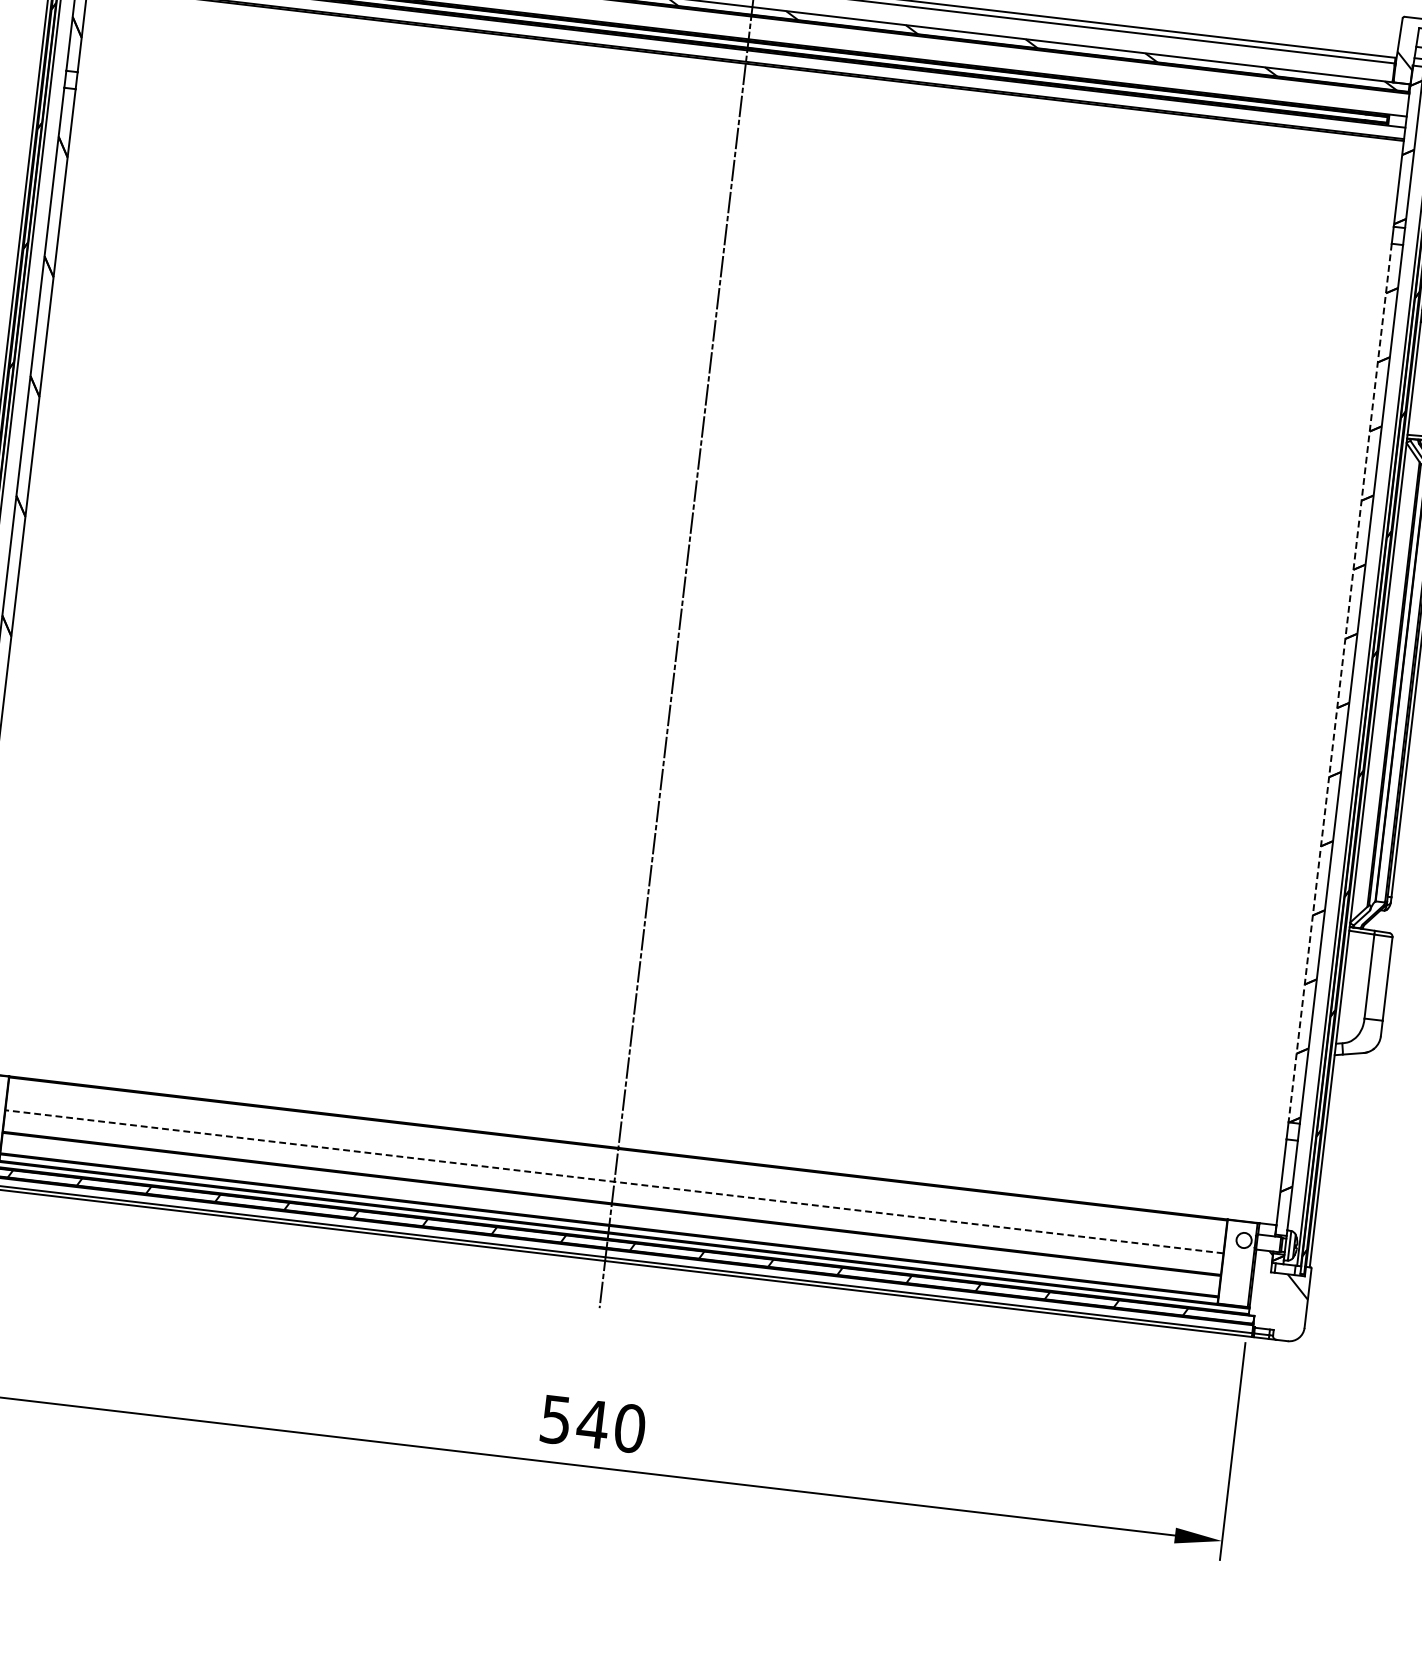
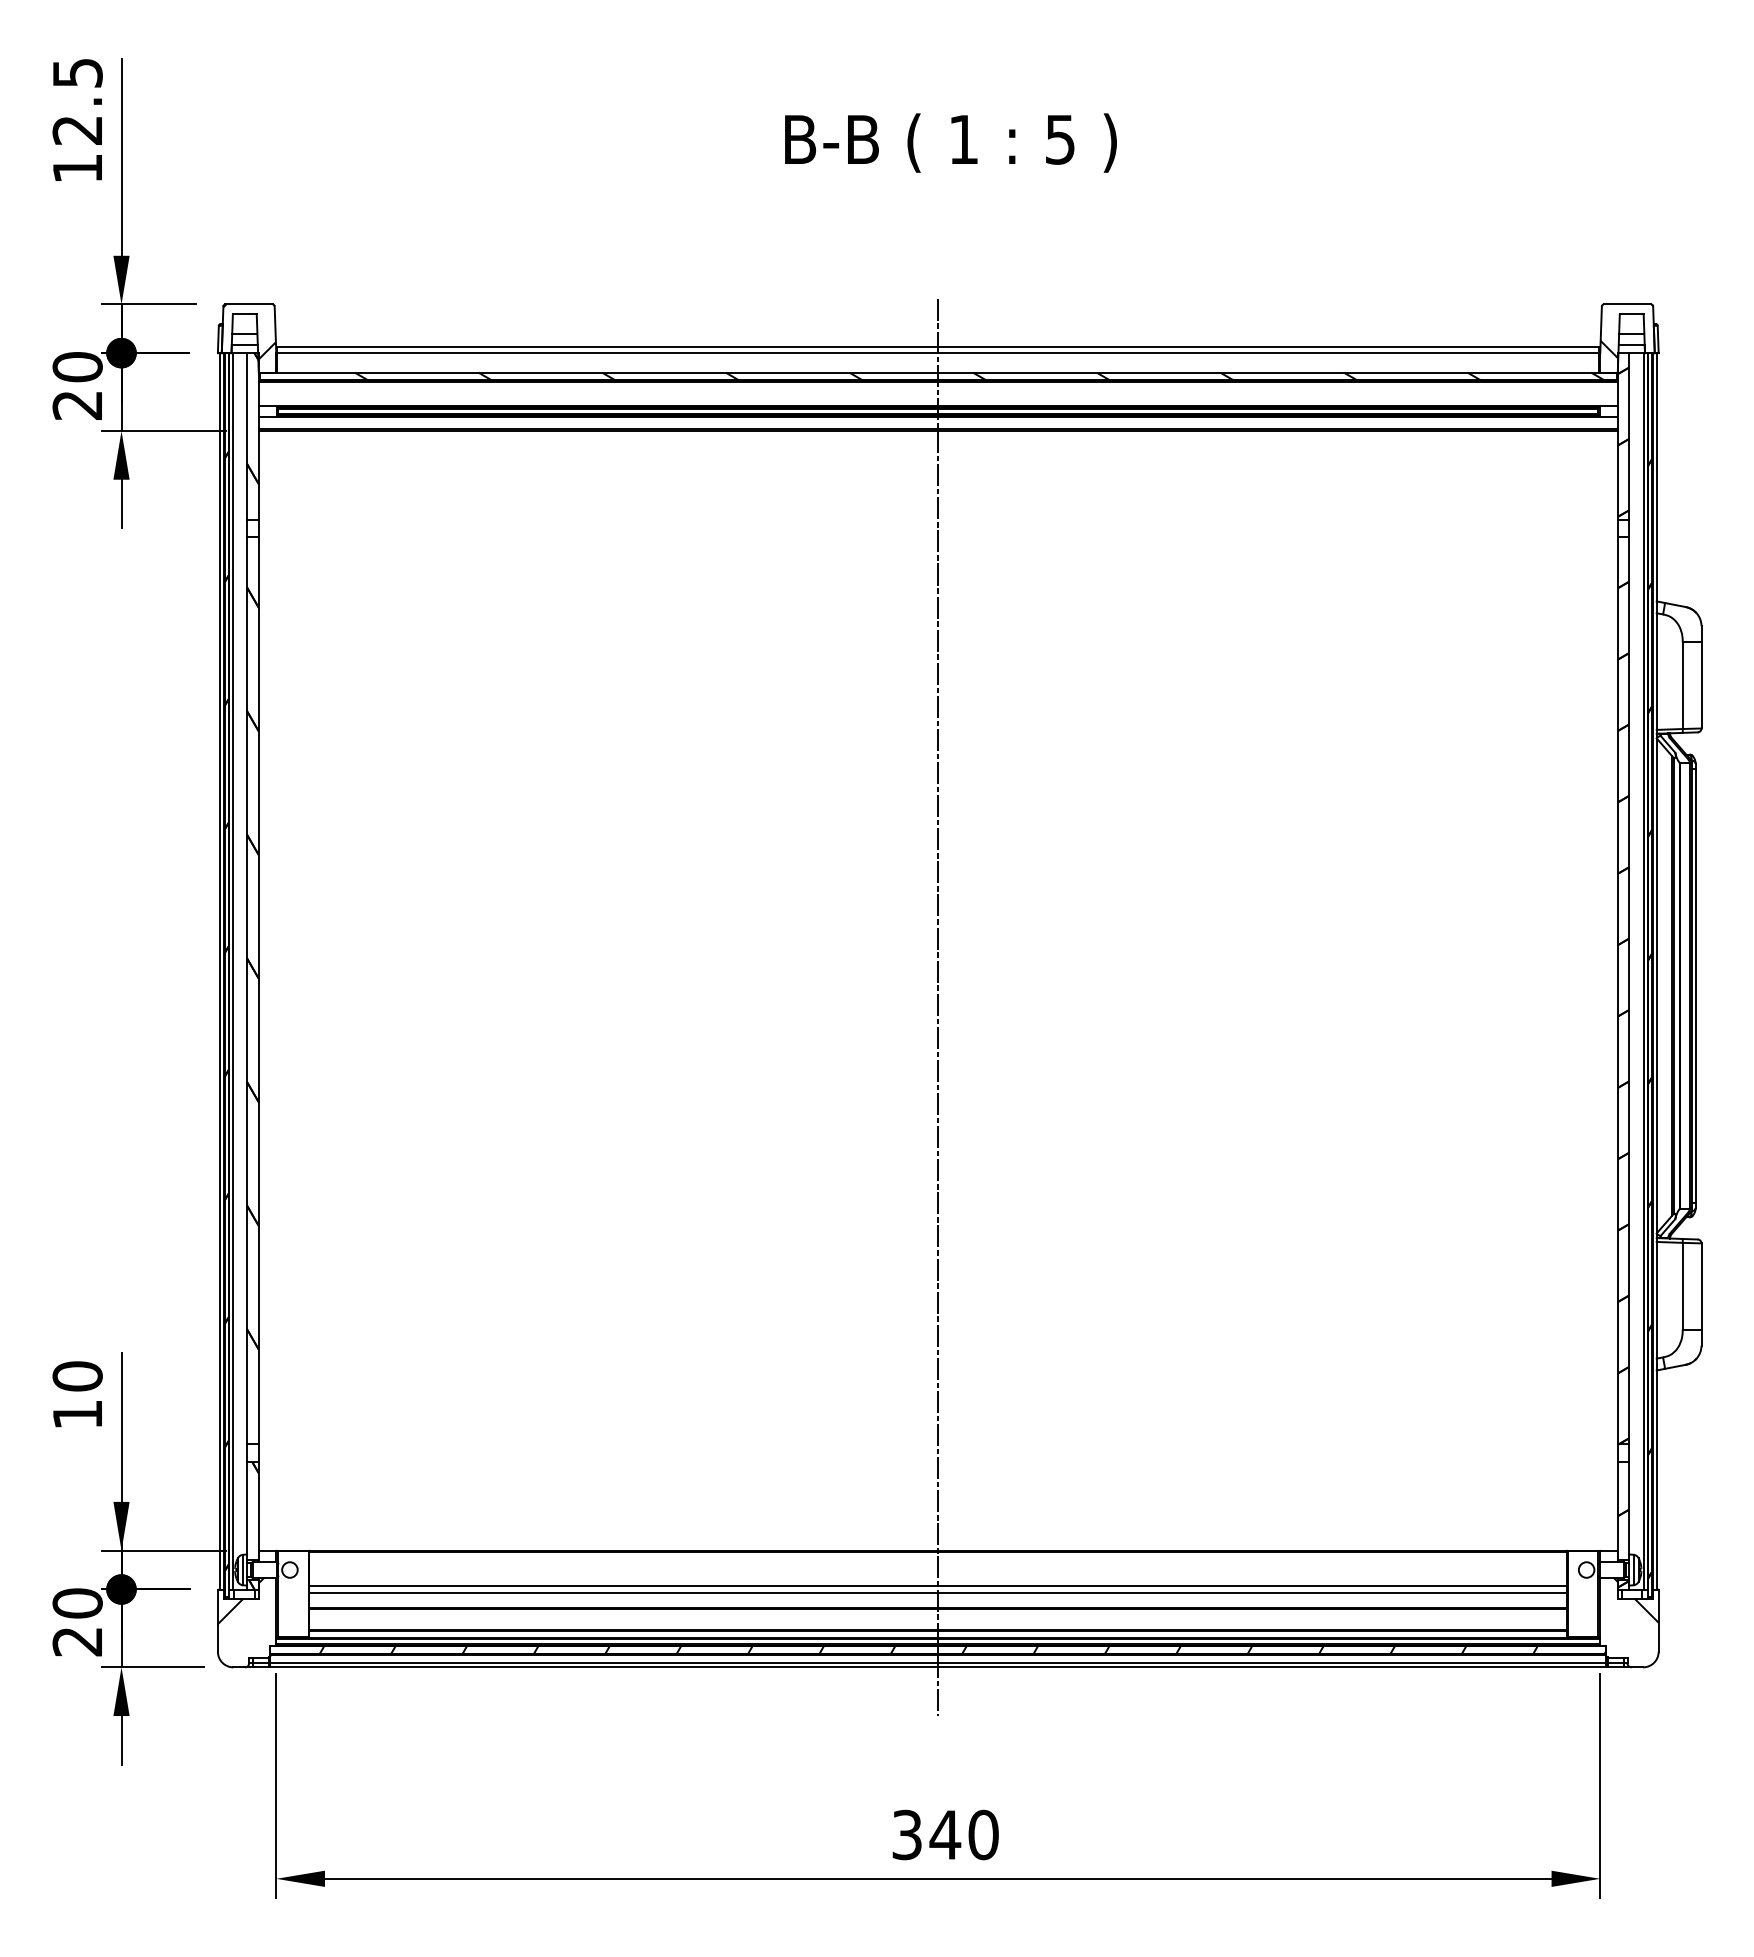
line: (1339, 682) -> (1617, 990), dashed -> solid
line: (614, 1181) -> (938, 1585), dashed -> solid
line: (613, 1189) -> (938, 1593), added
text: (556, 1419) -> (907, 1834), 540 -> 340

